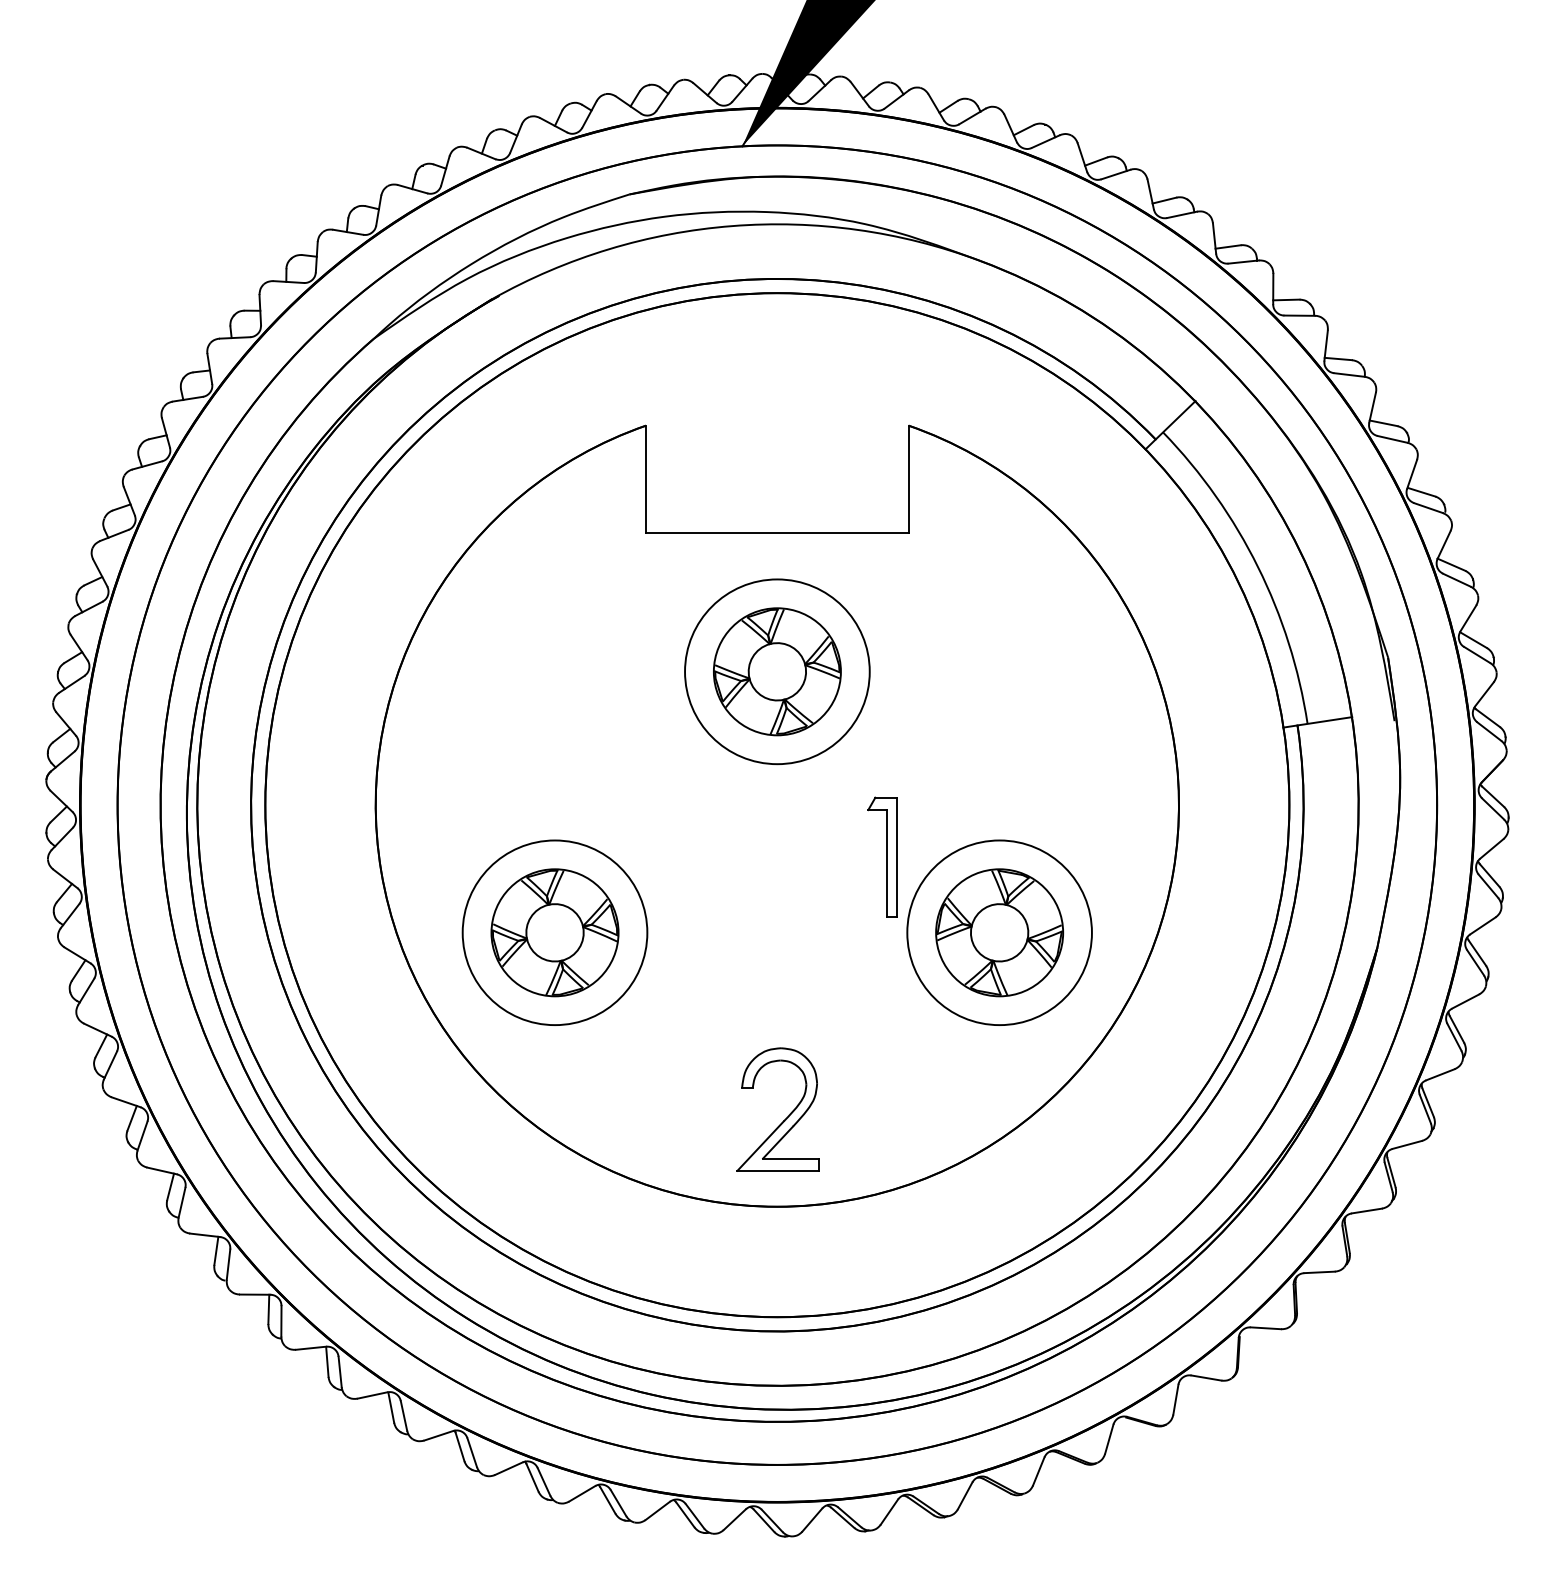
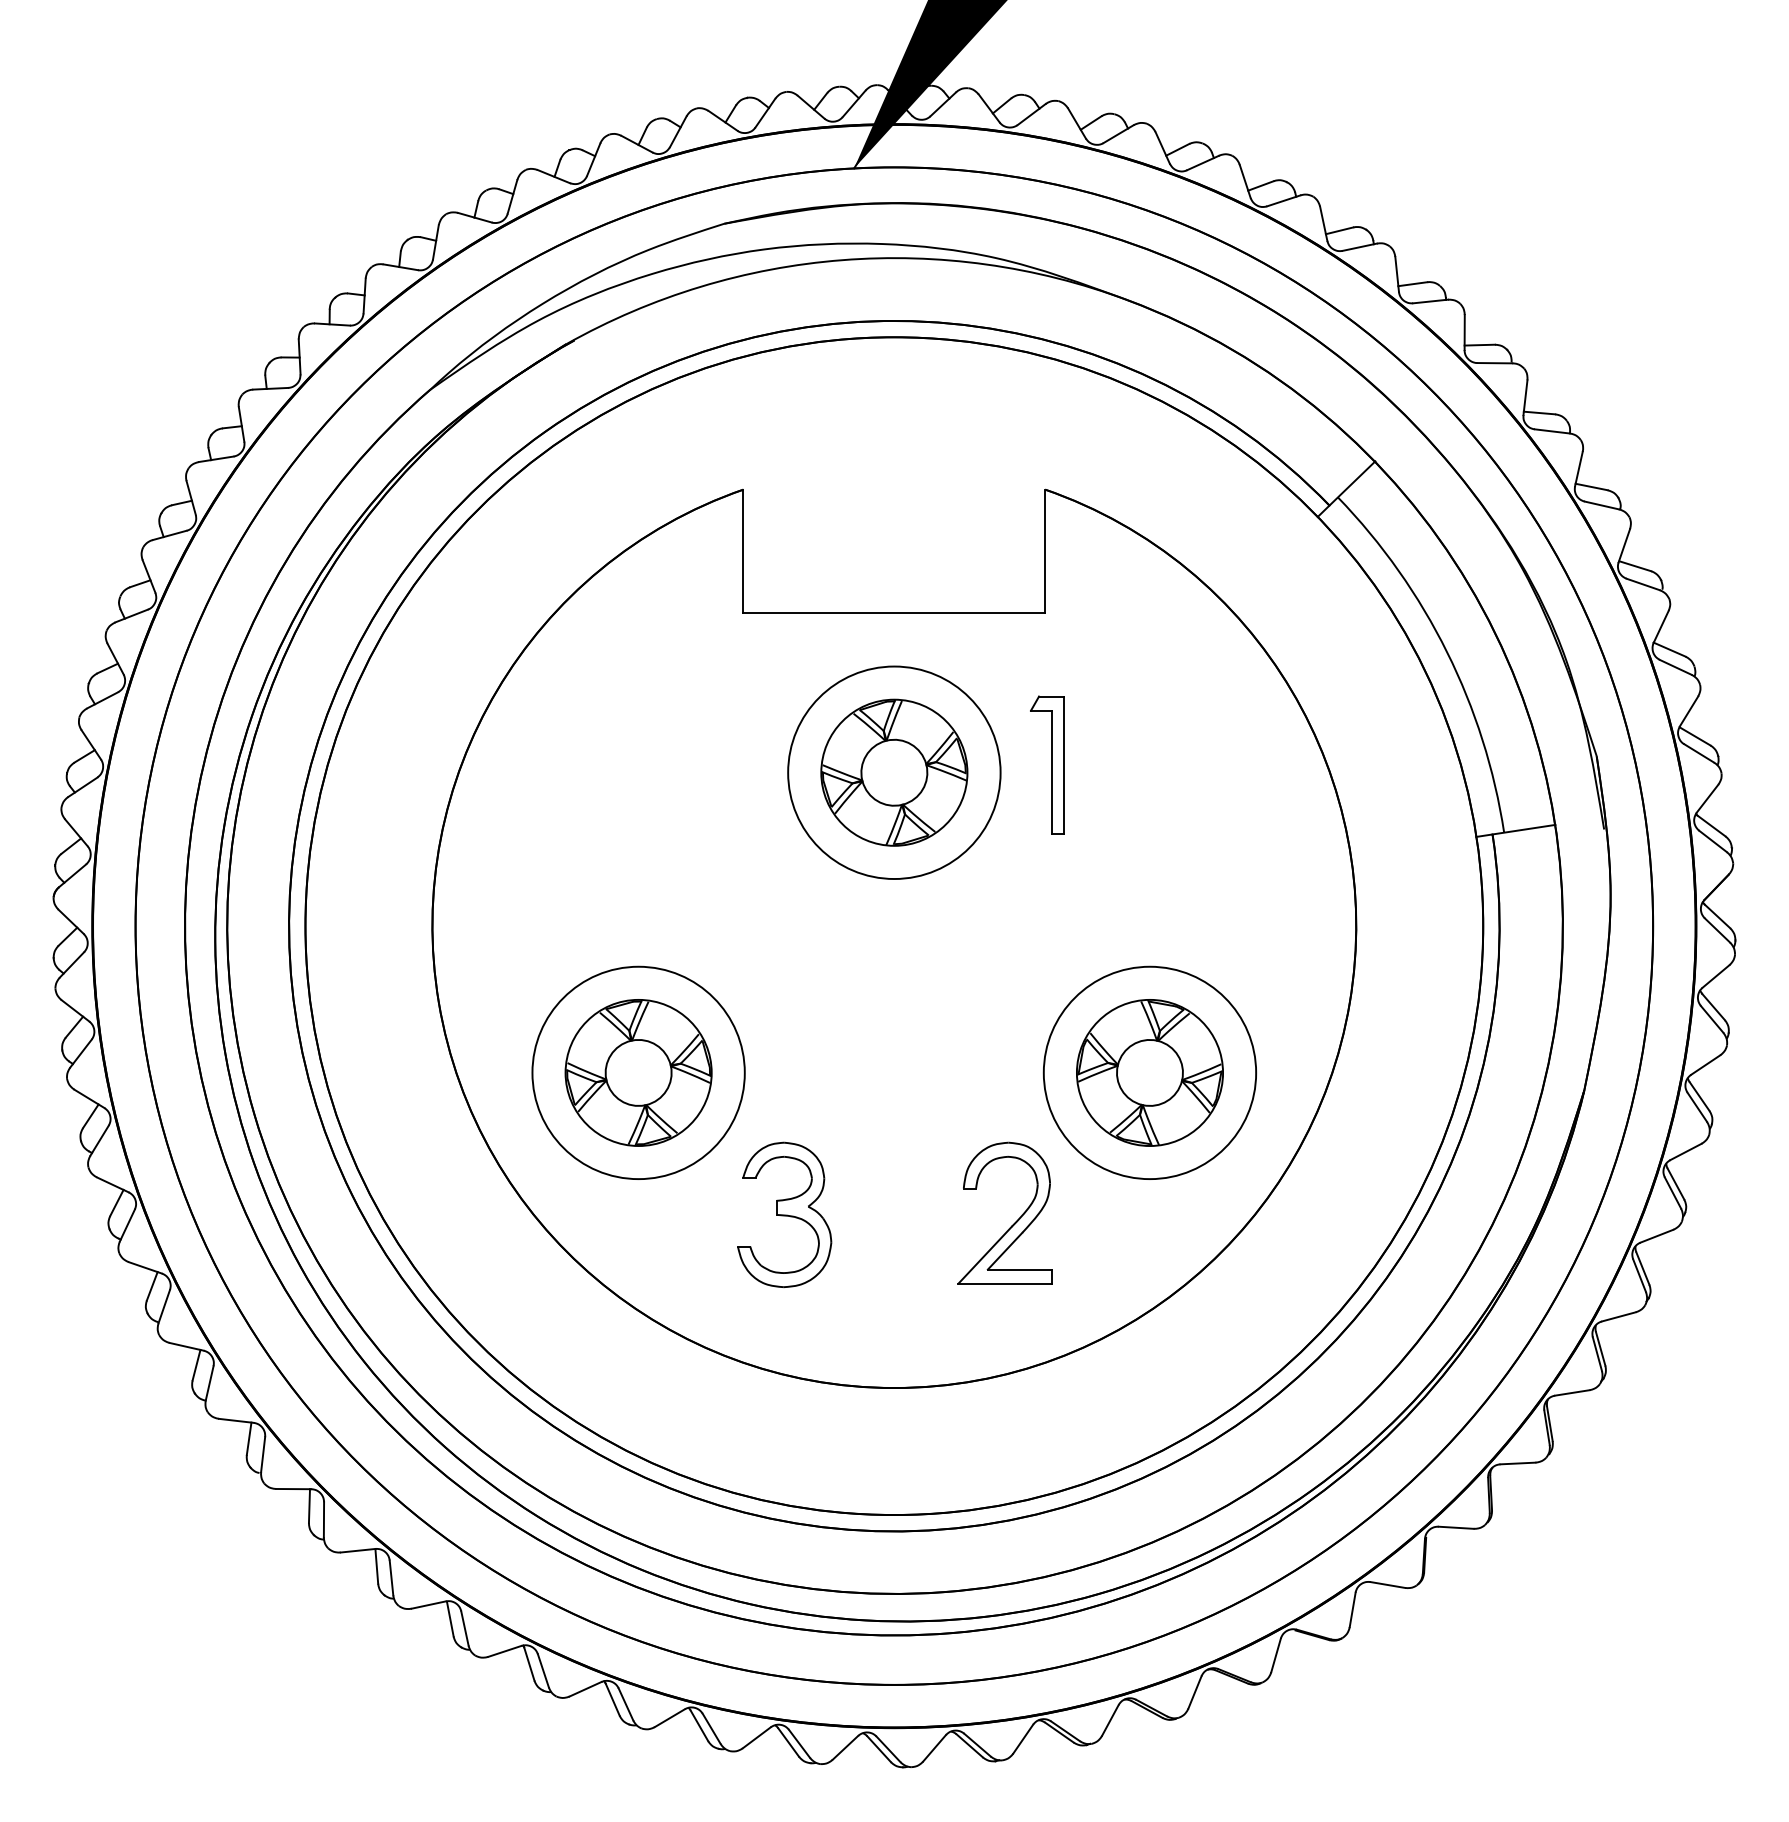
part: (882, 856) -> (1047, 764), moved
part: (681, 1055) -> (784, 1214), added
part: (786, 1117) -> (1014, 1222), moved

